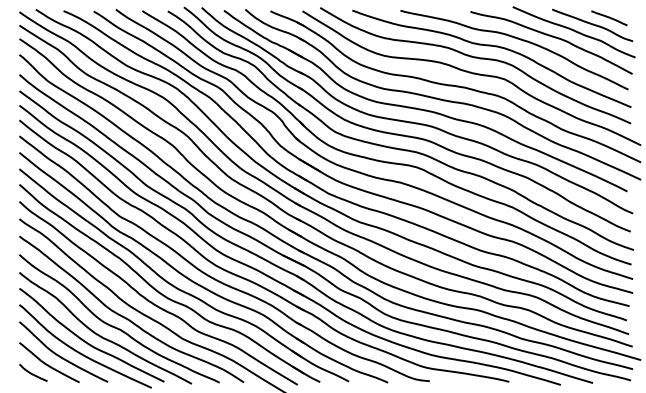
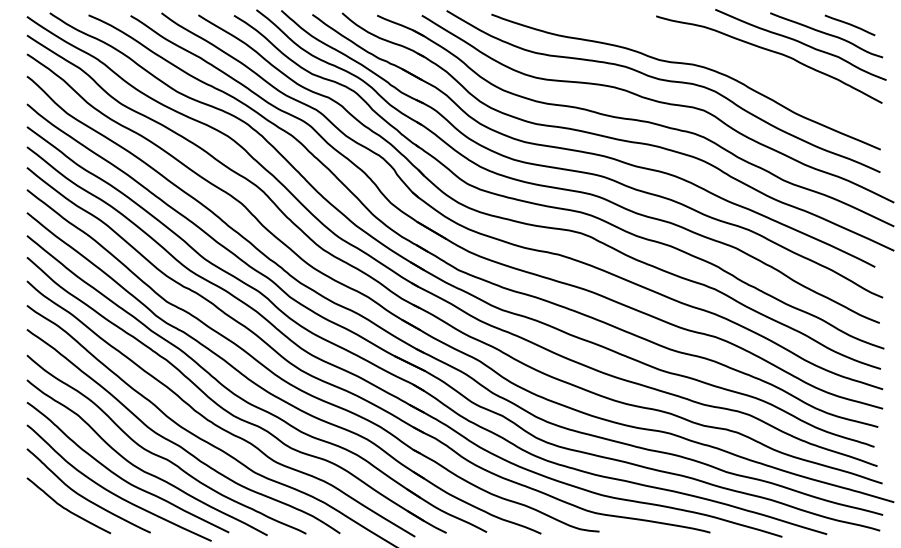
curve: (517, 39) -> (721, 54), removed
curve: (33, 373) -> (46, 521), removed

